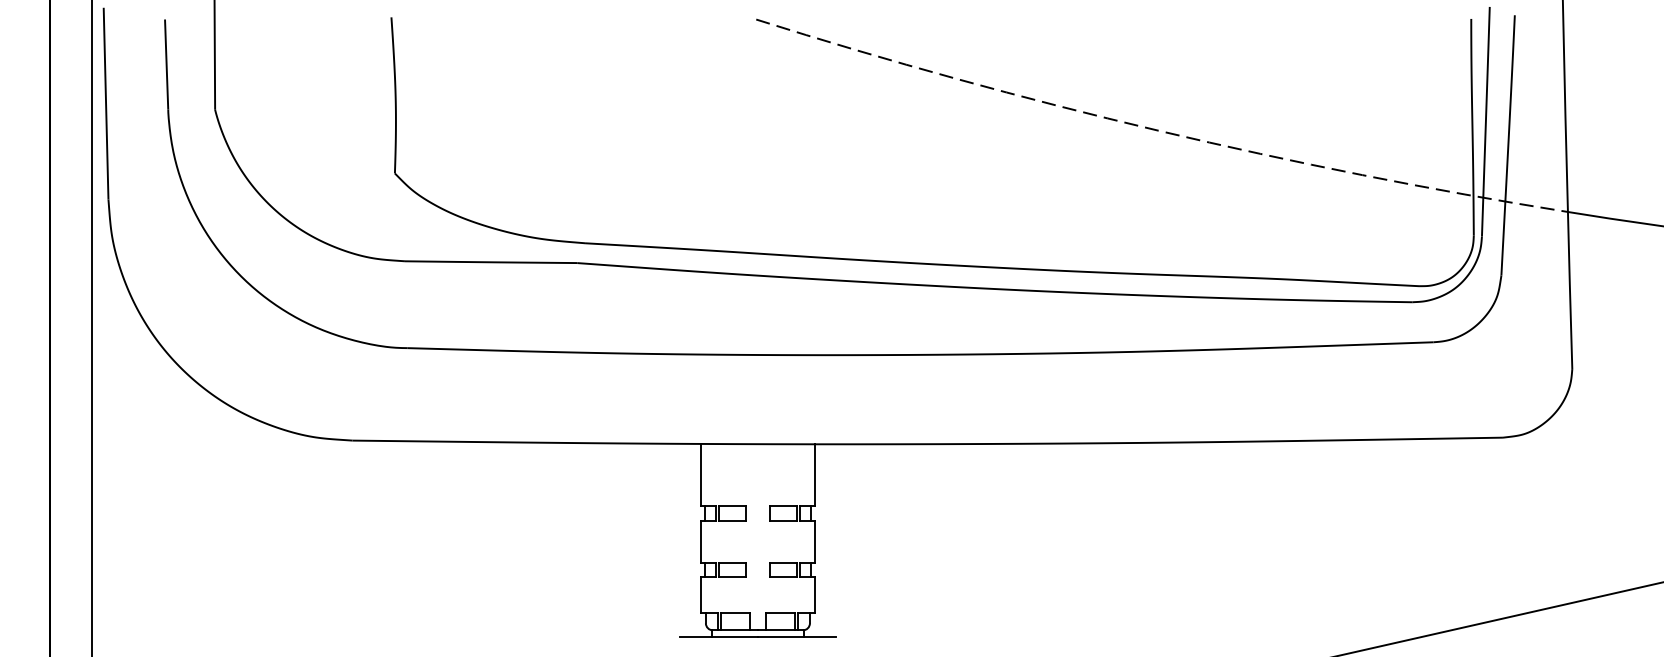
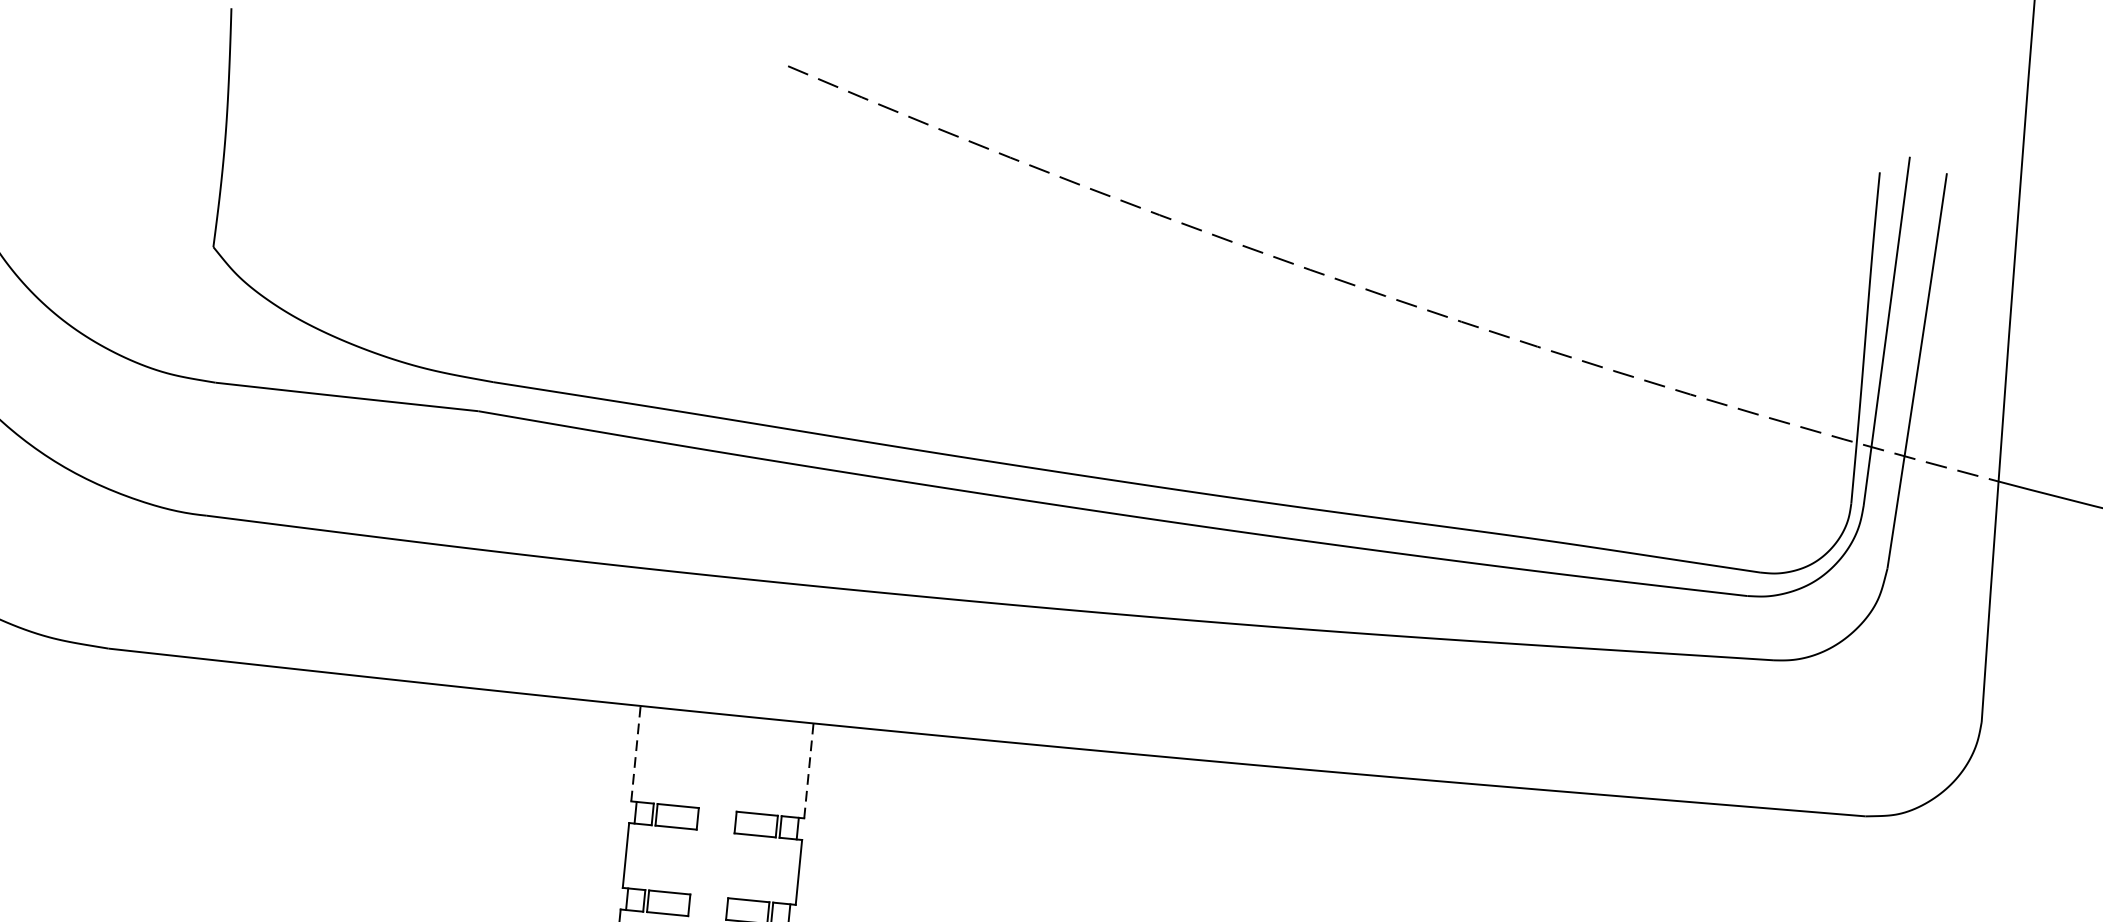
line: (701, 474) -> (636, 752), solid -> dashed
line: (814, 474) -> (808, 769), solid -> dashed

